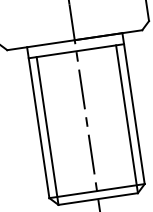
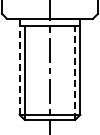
line: (127, 118) -> (75, 72), solid -> dashed
line: (37, 122) -> (19, 66), solid -> dashed

